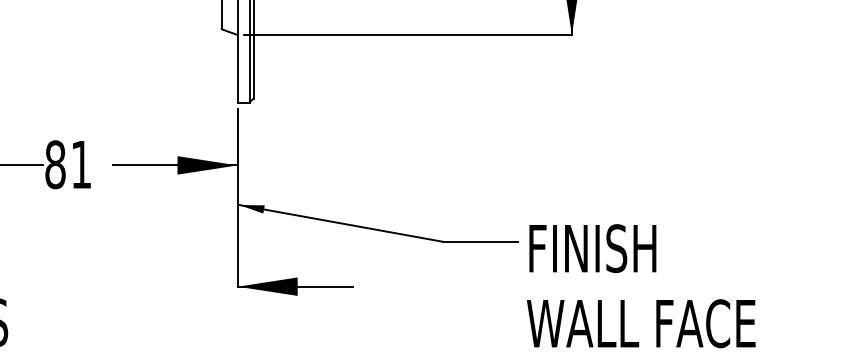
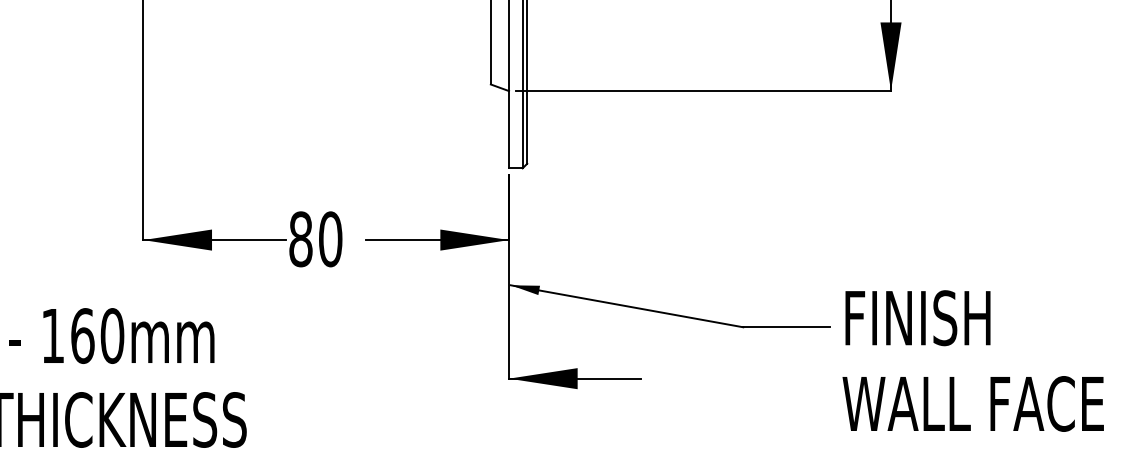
text: (81, 164) -> (330, 239), 81 -> 80
text: (640, 285) -> (972, 360), moved

